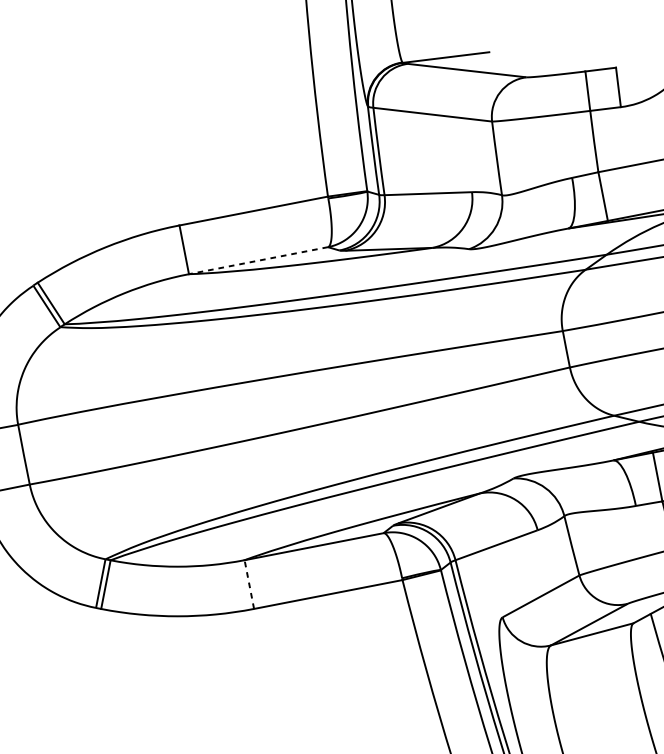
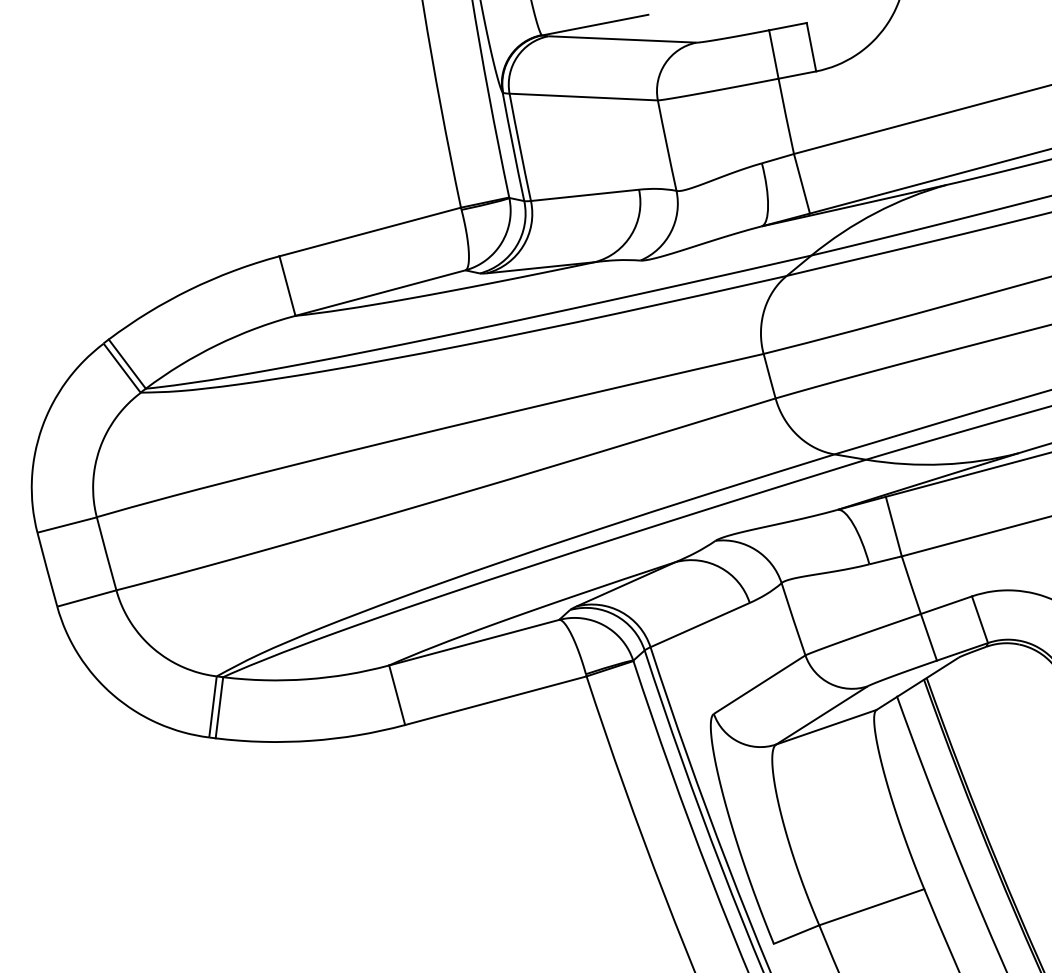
line: (258, 261) -> (380, 293), dashed -> solid
line: (249, 584) -> (397, 695), dashed -> solid

